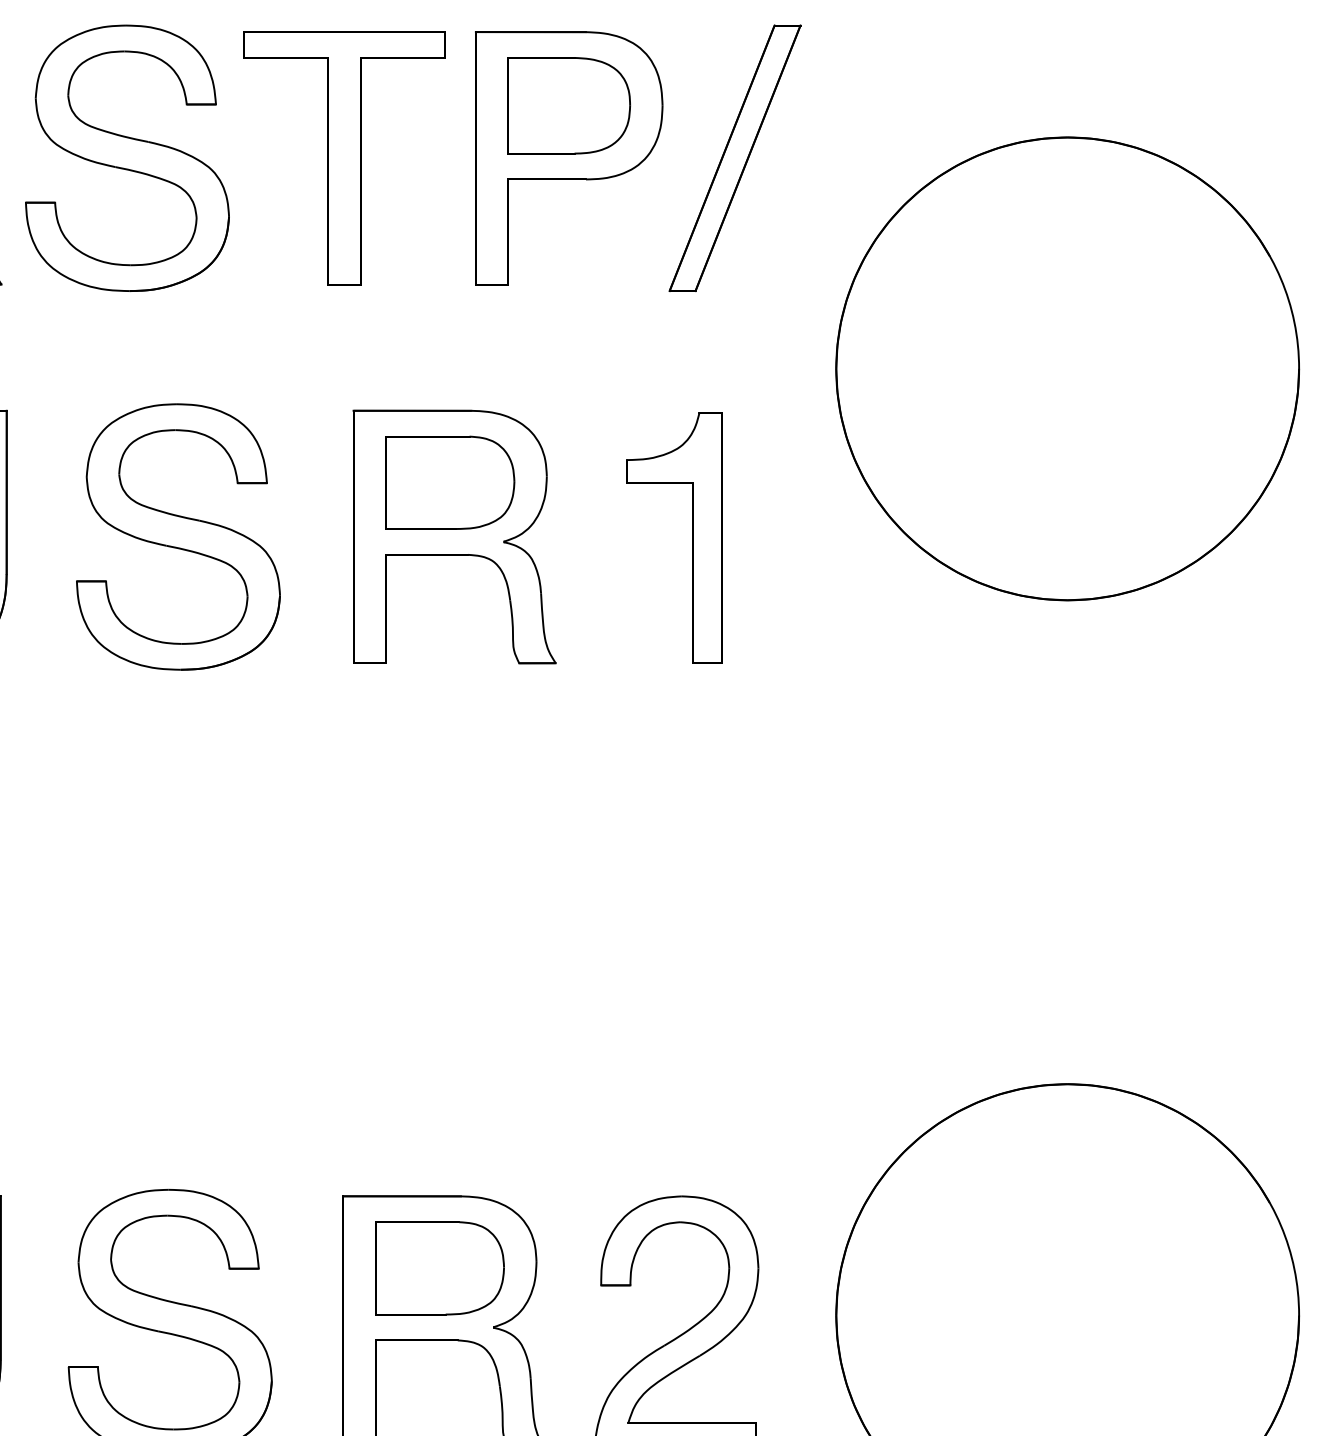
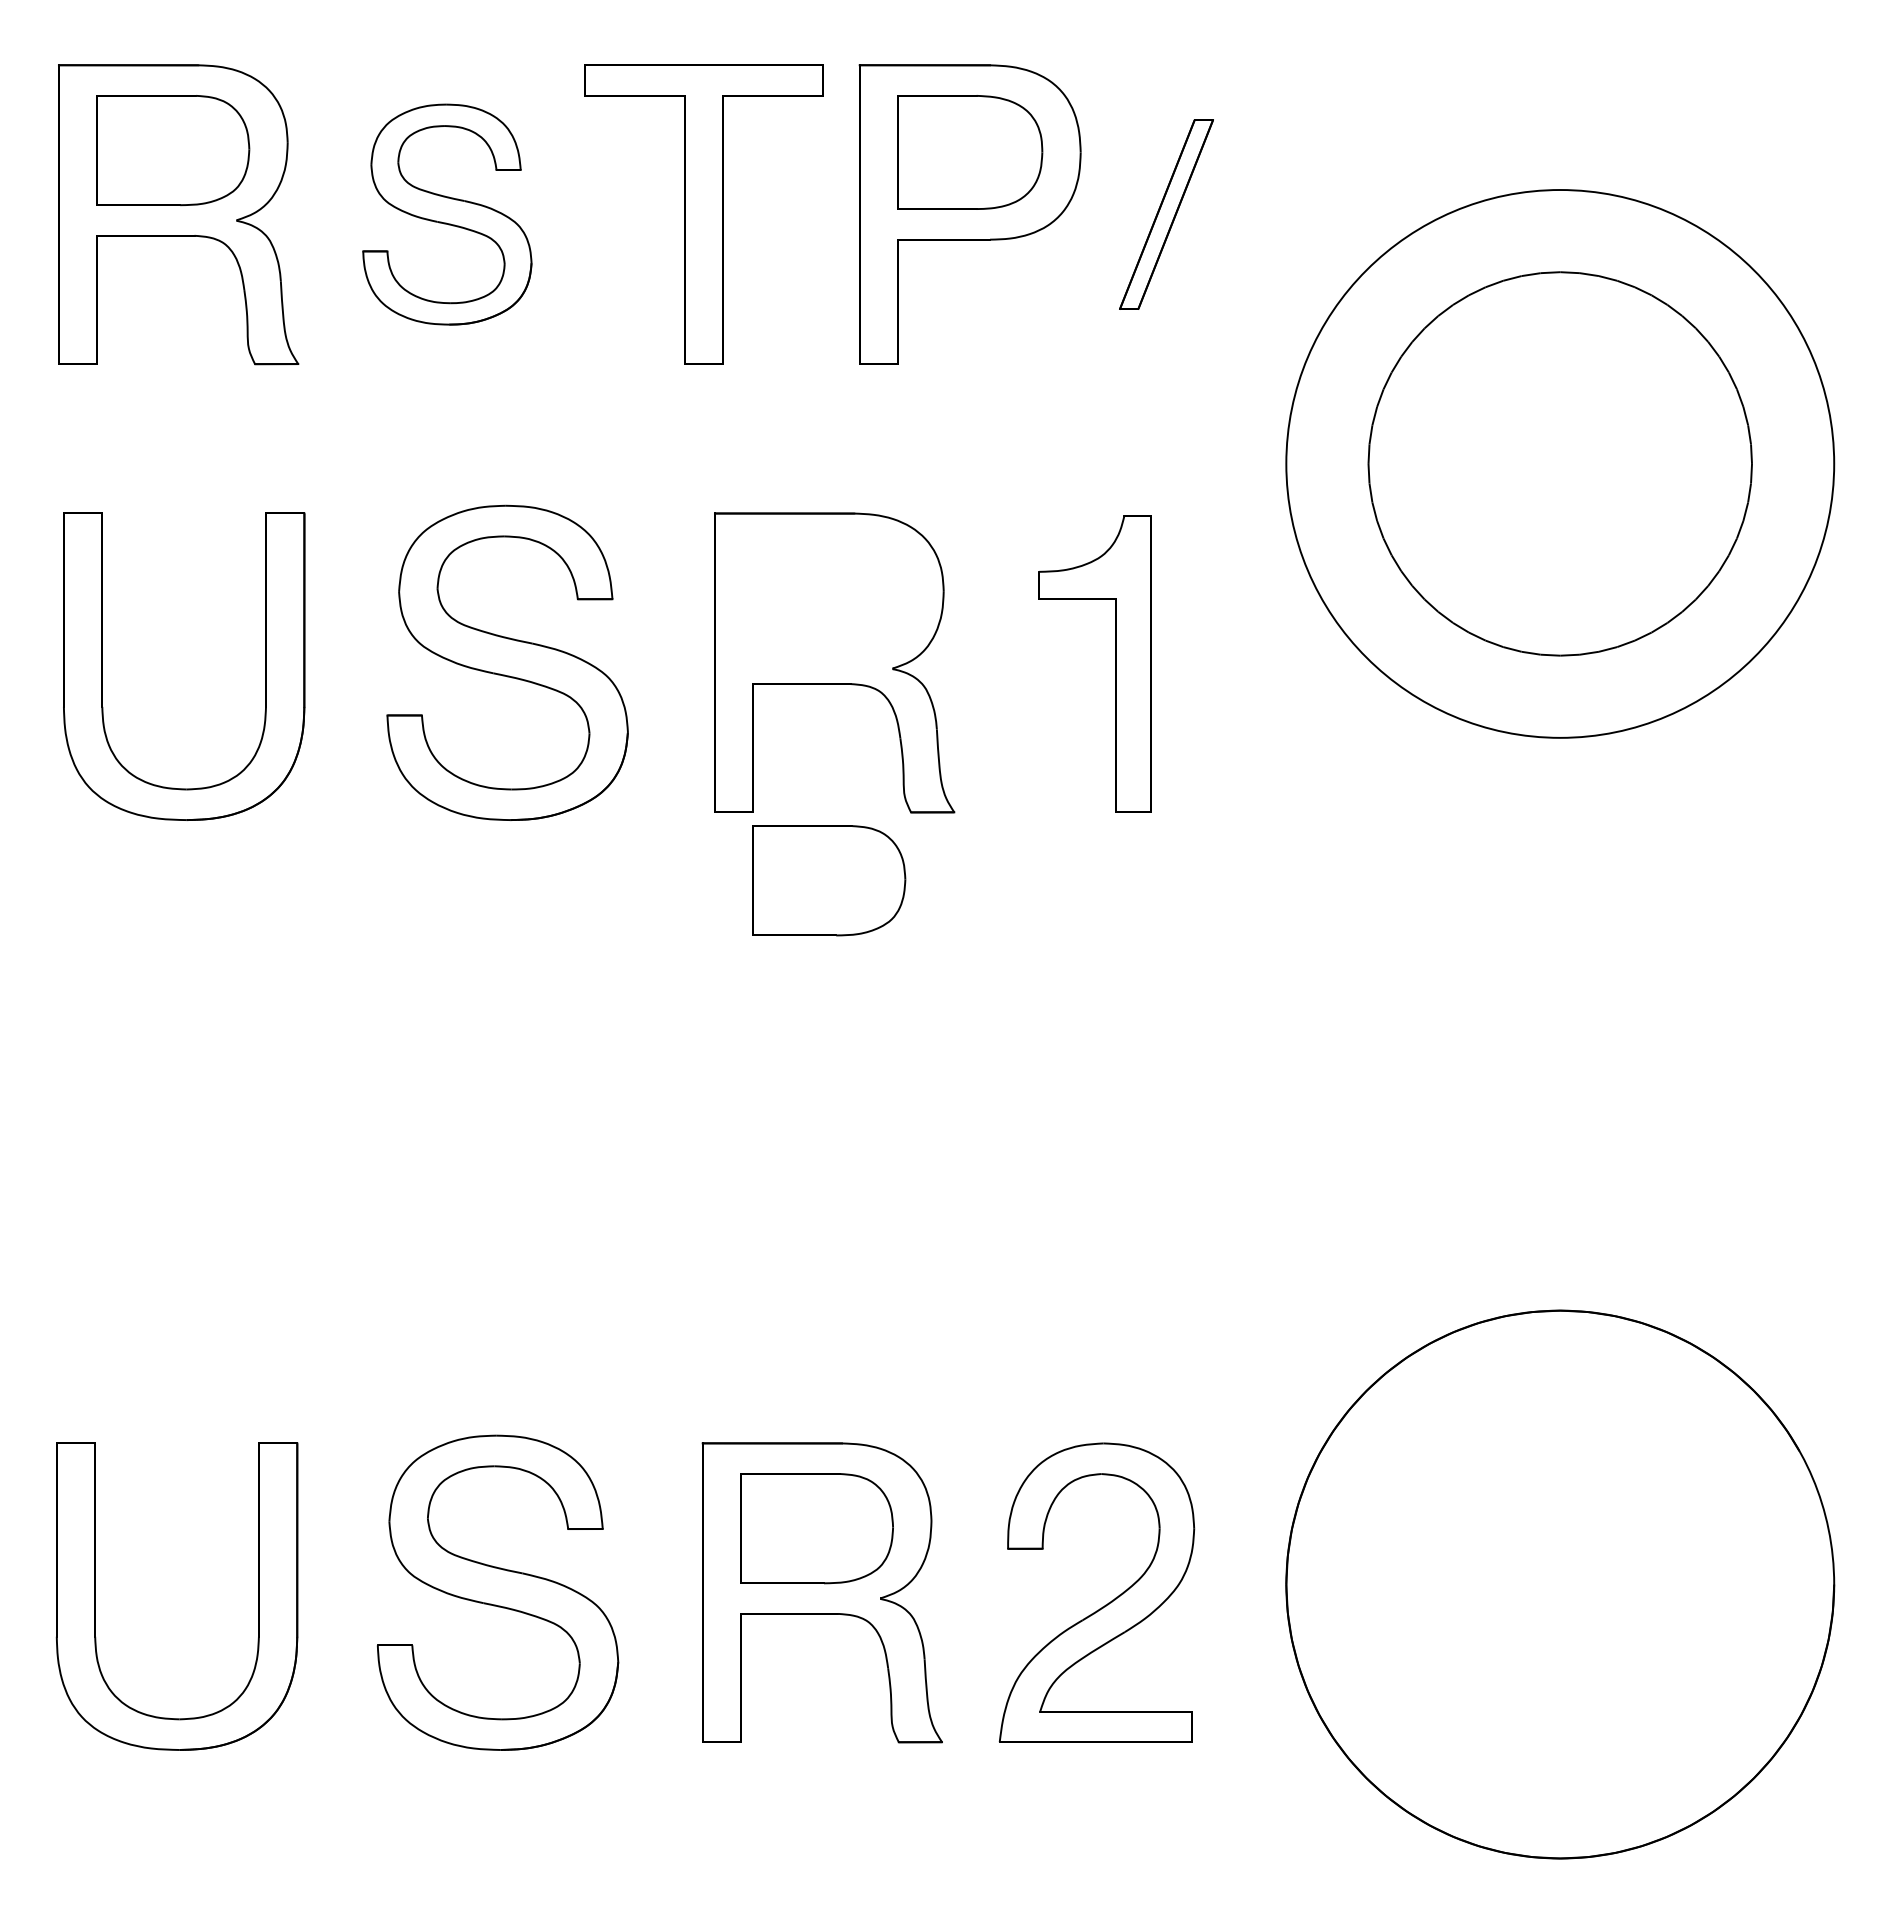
part: (127, 158) -> (447, 214), size x0.7
part: (735, 158) -> (1166, 214), size x0.6
circle: (1067, 368) -> (1560, 463), size x0.7
part: (450, 482) -> (829, 880), moved

